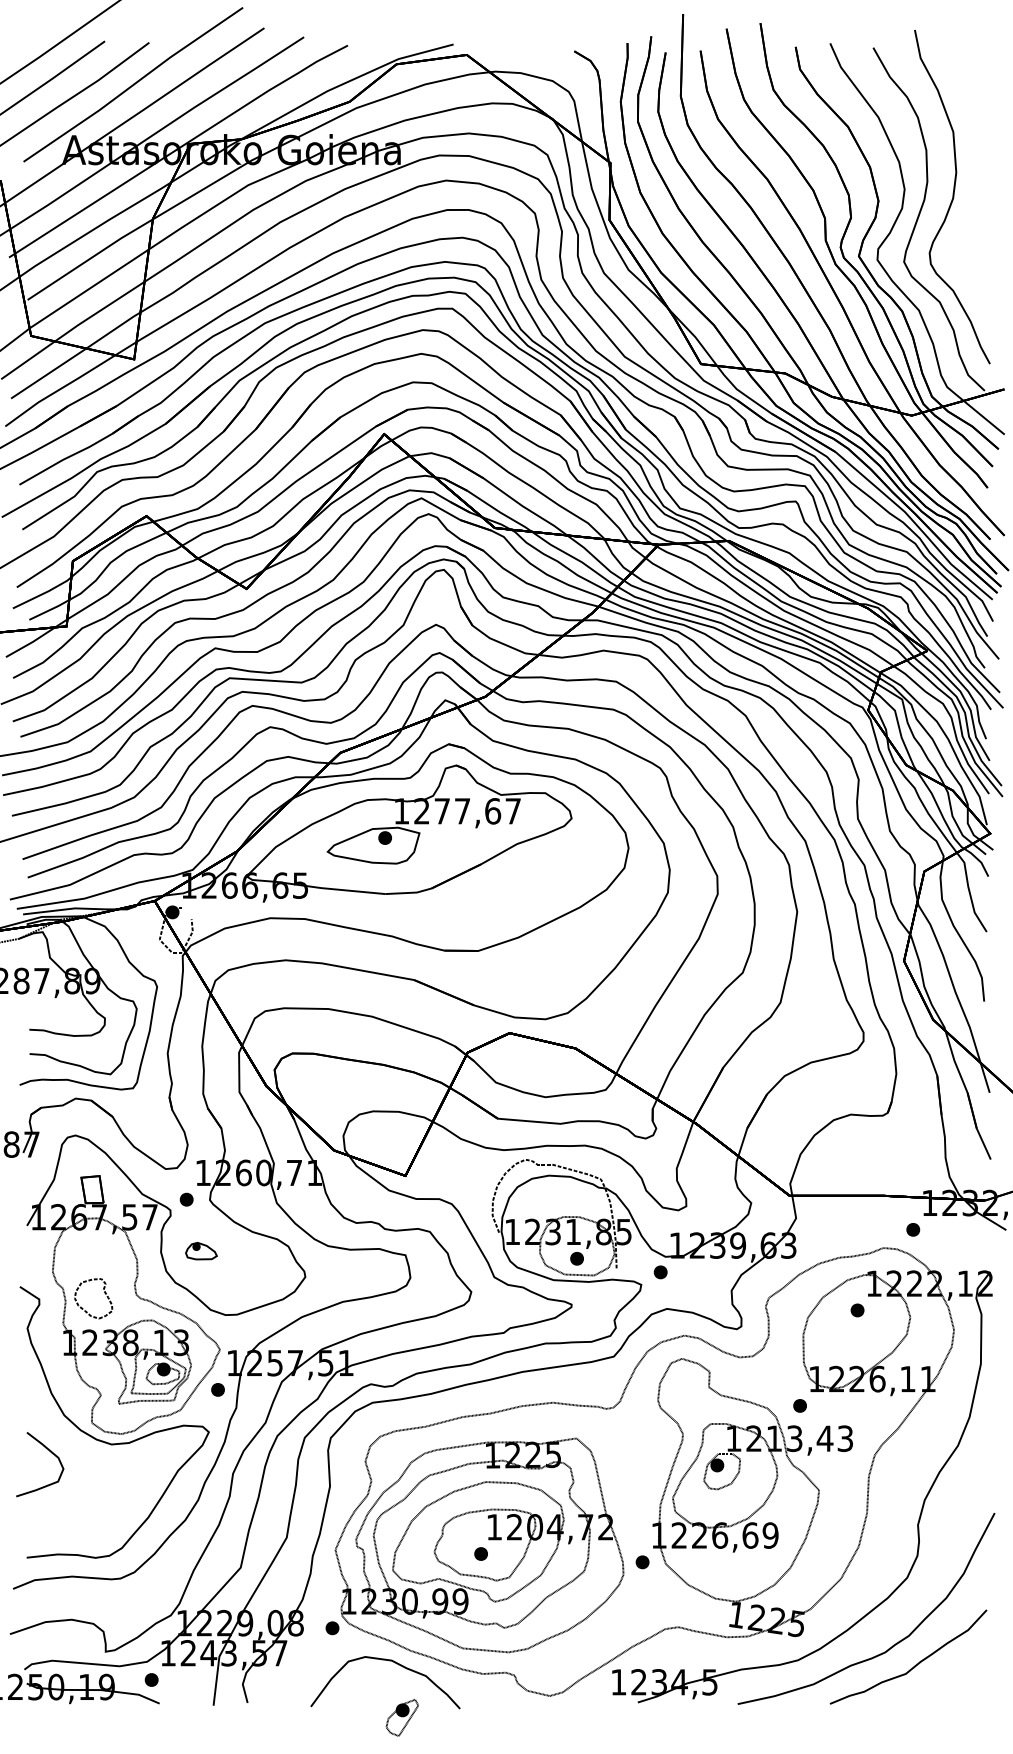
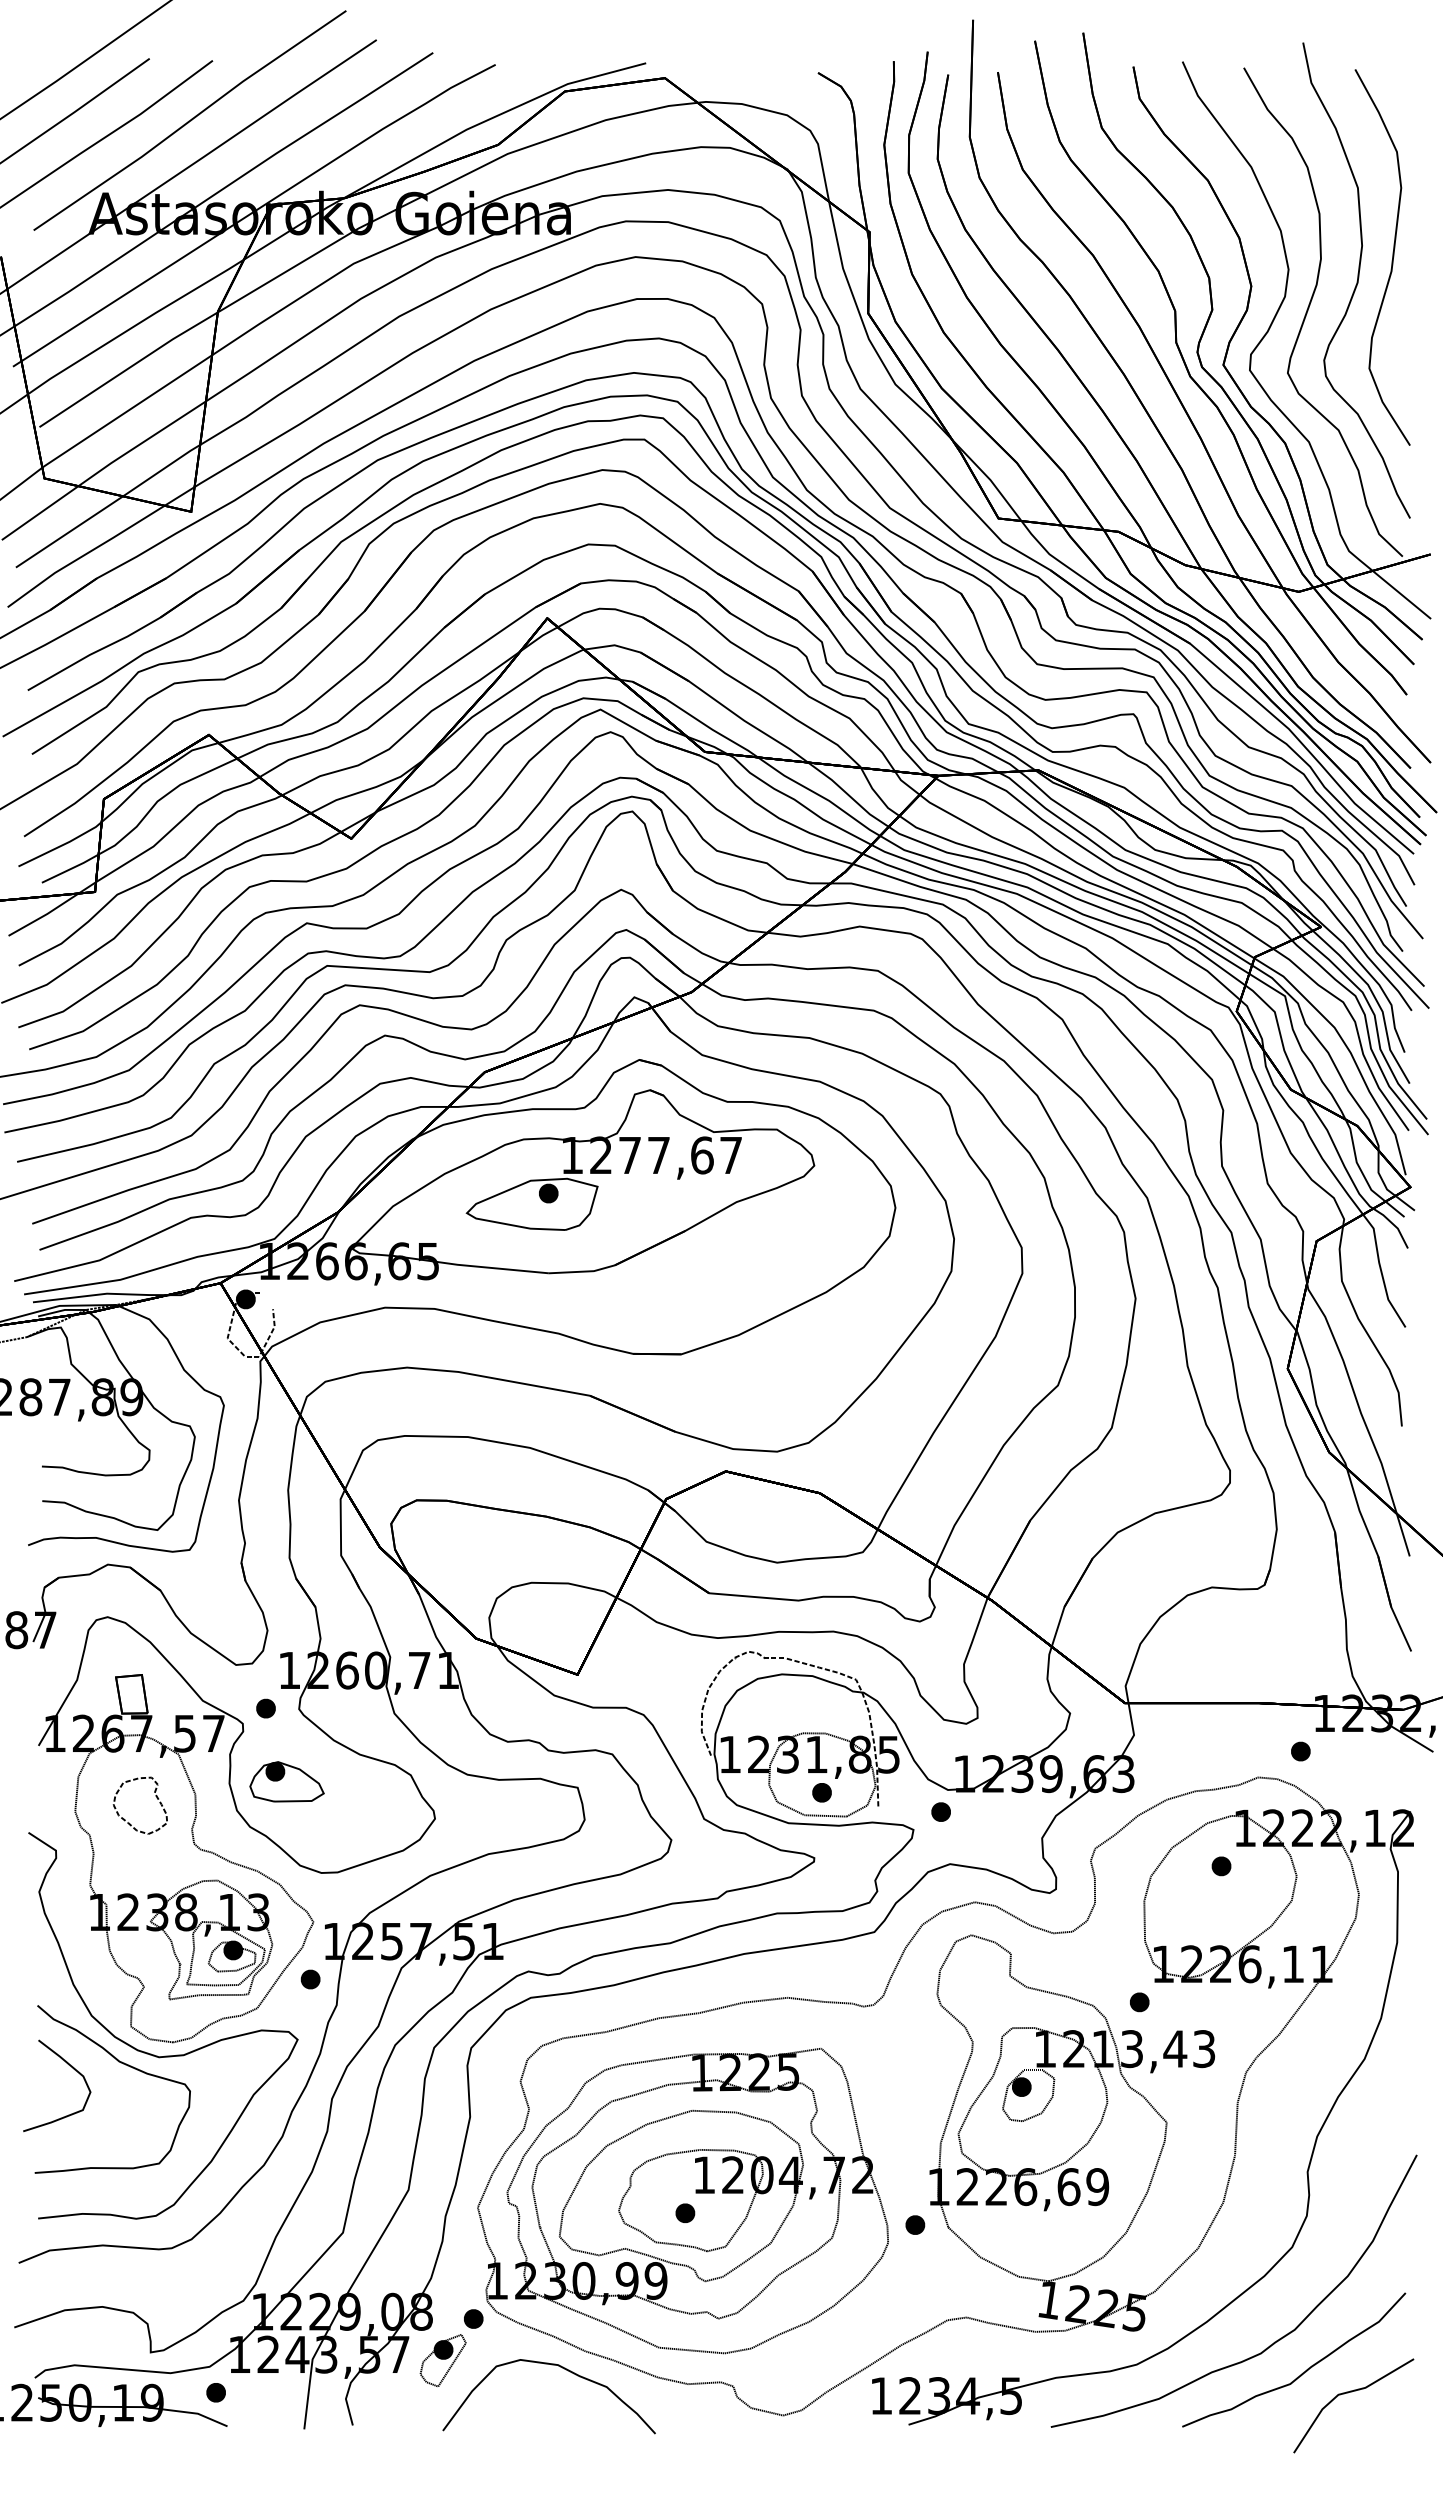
curve: (976, 182) -> (1391, 260), added
part: (201, 1250) -> (286, 1781), size x1.67
part: (104, 1292) -> (155, 1796), moved
curve: (88, 1450) -> (125, 2065), added
line: (946, 1680) -> (1348, 2393), added
part: (401, 1717) -> (442, 2360), moved

